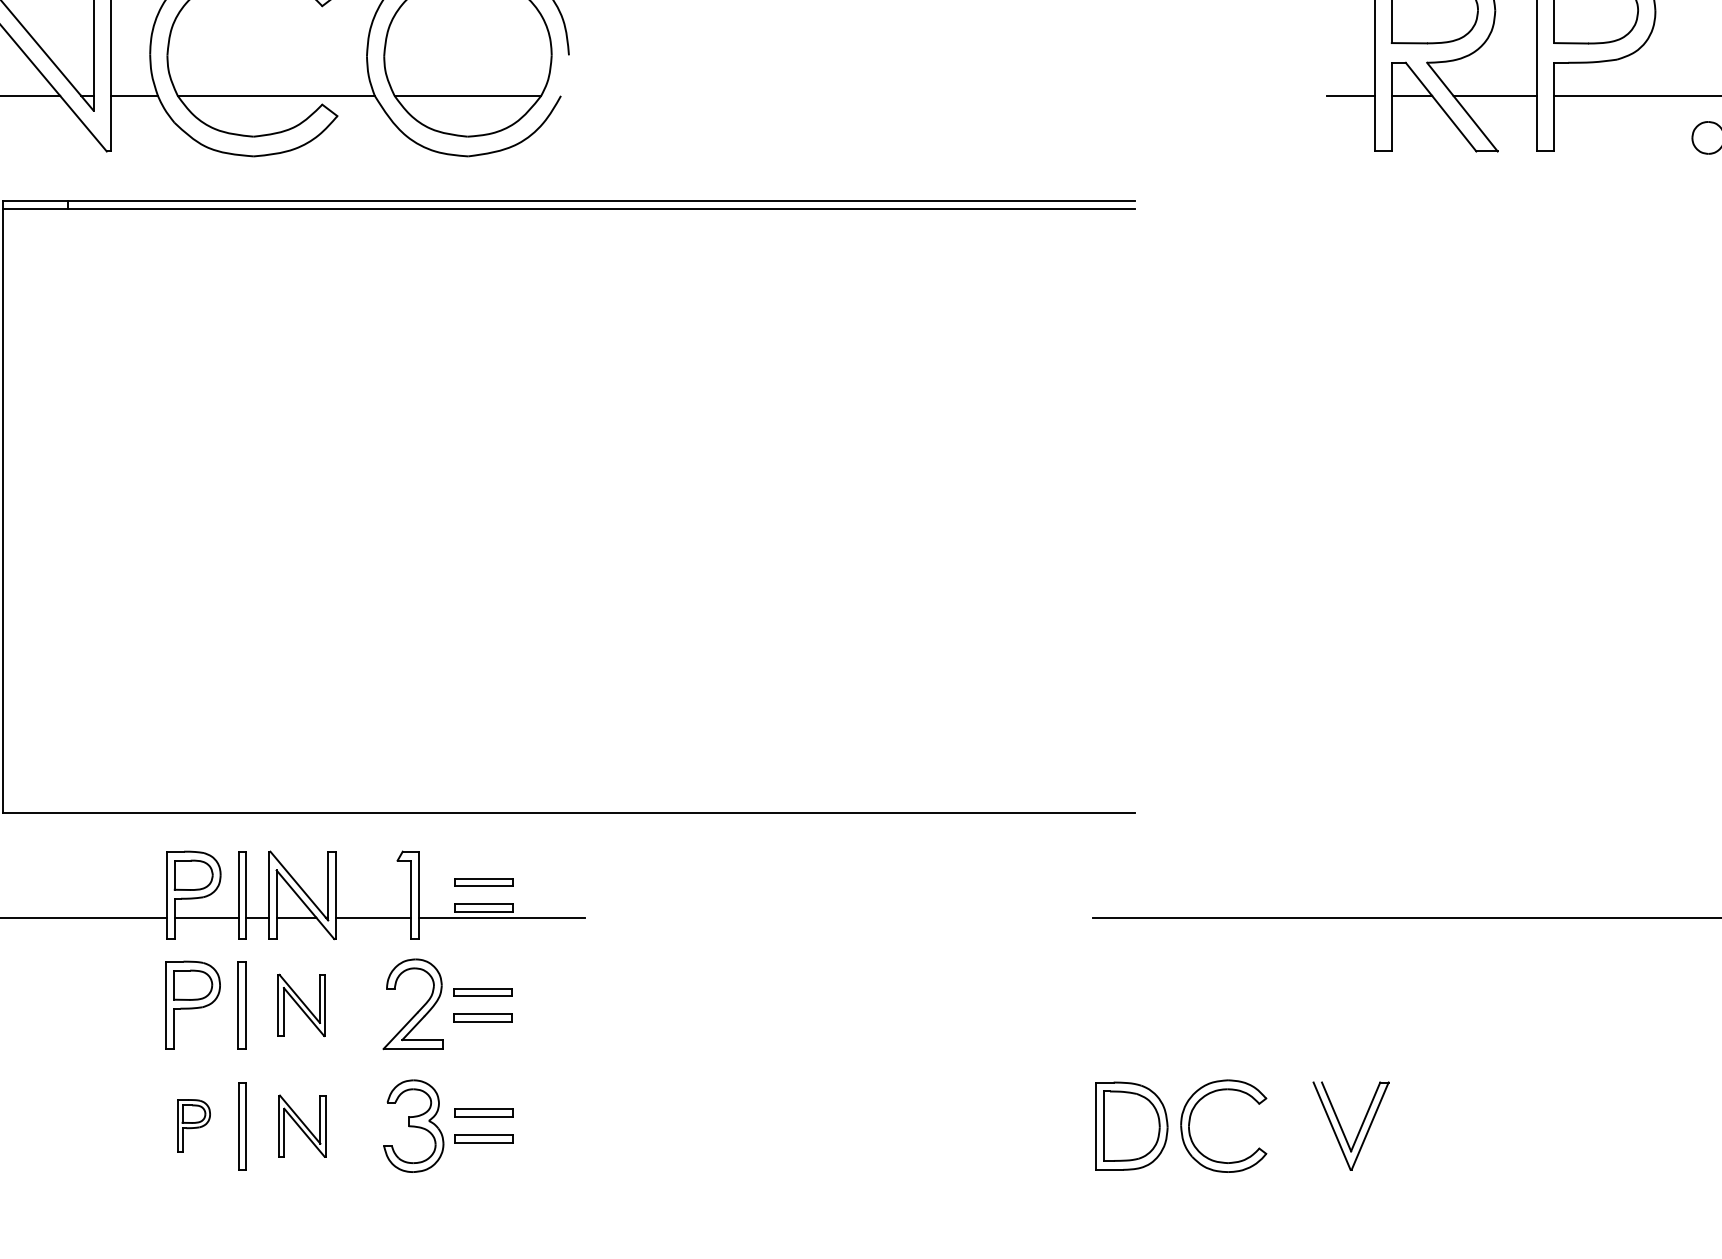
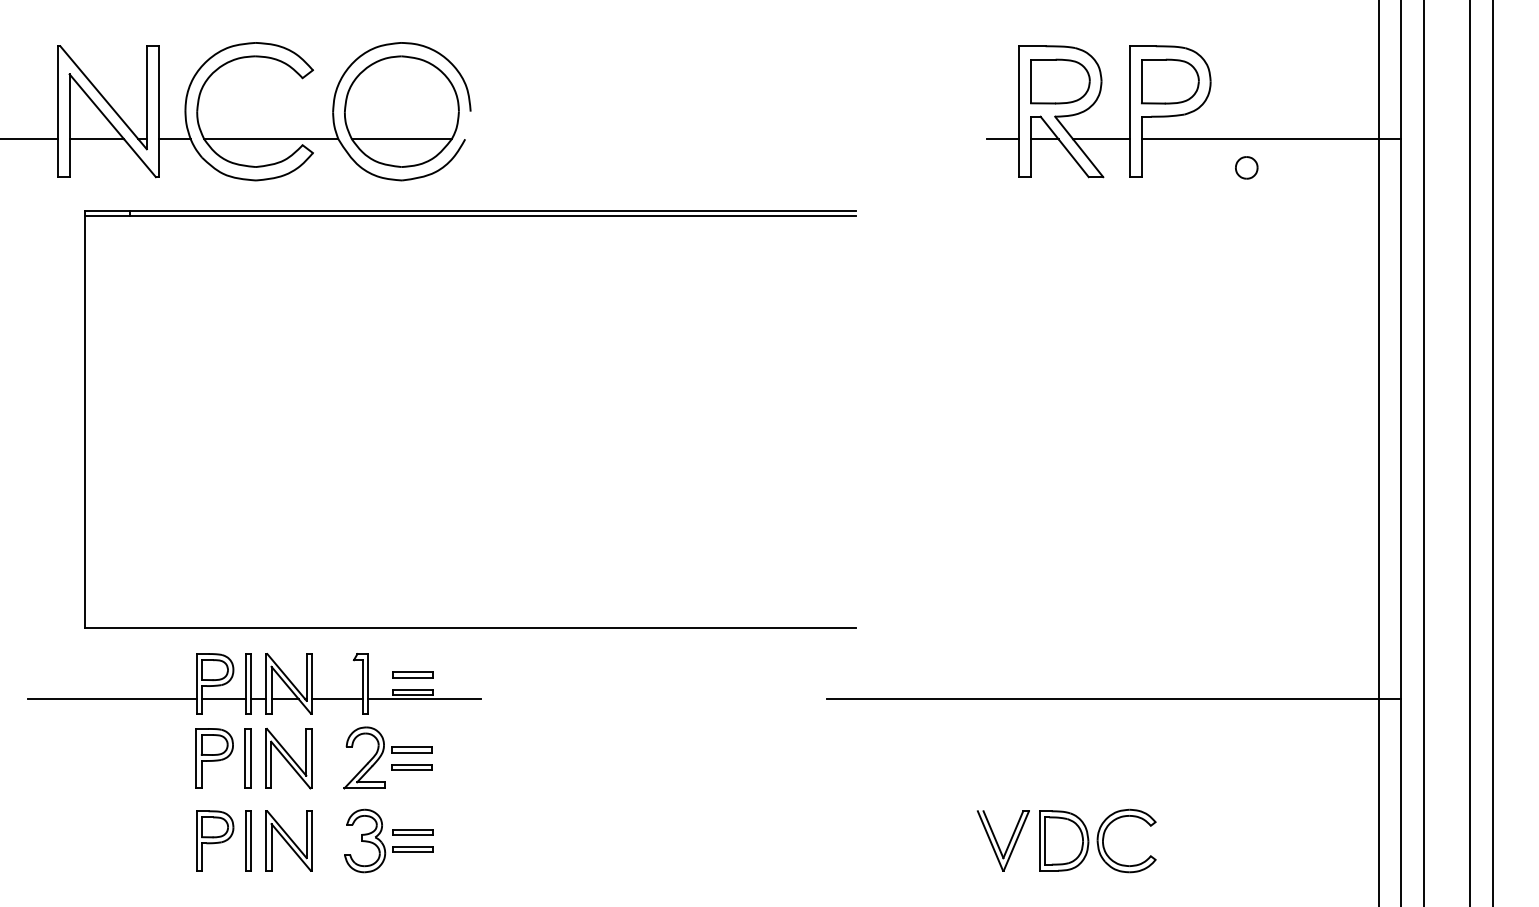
part: (301, 1005) -> (288, 758), size x1.43
part: (194, 1125) -> (215, 840), size x1.67
part: (301, 1125) -> (288, 840), size x1.43
part: (1180, 1125) -> (1097, 840), moved

